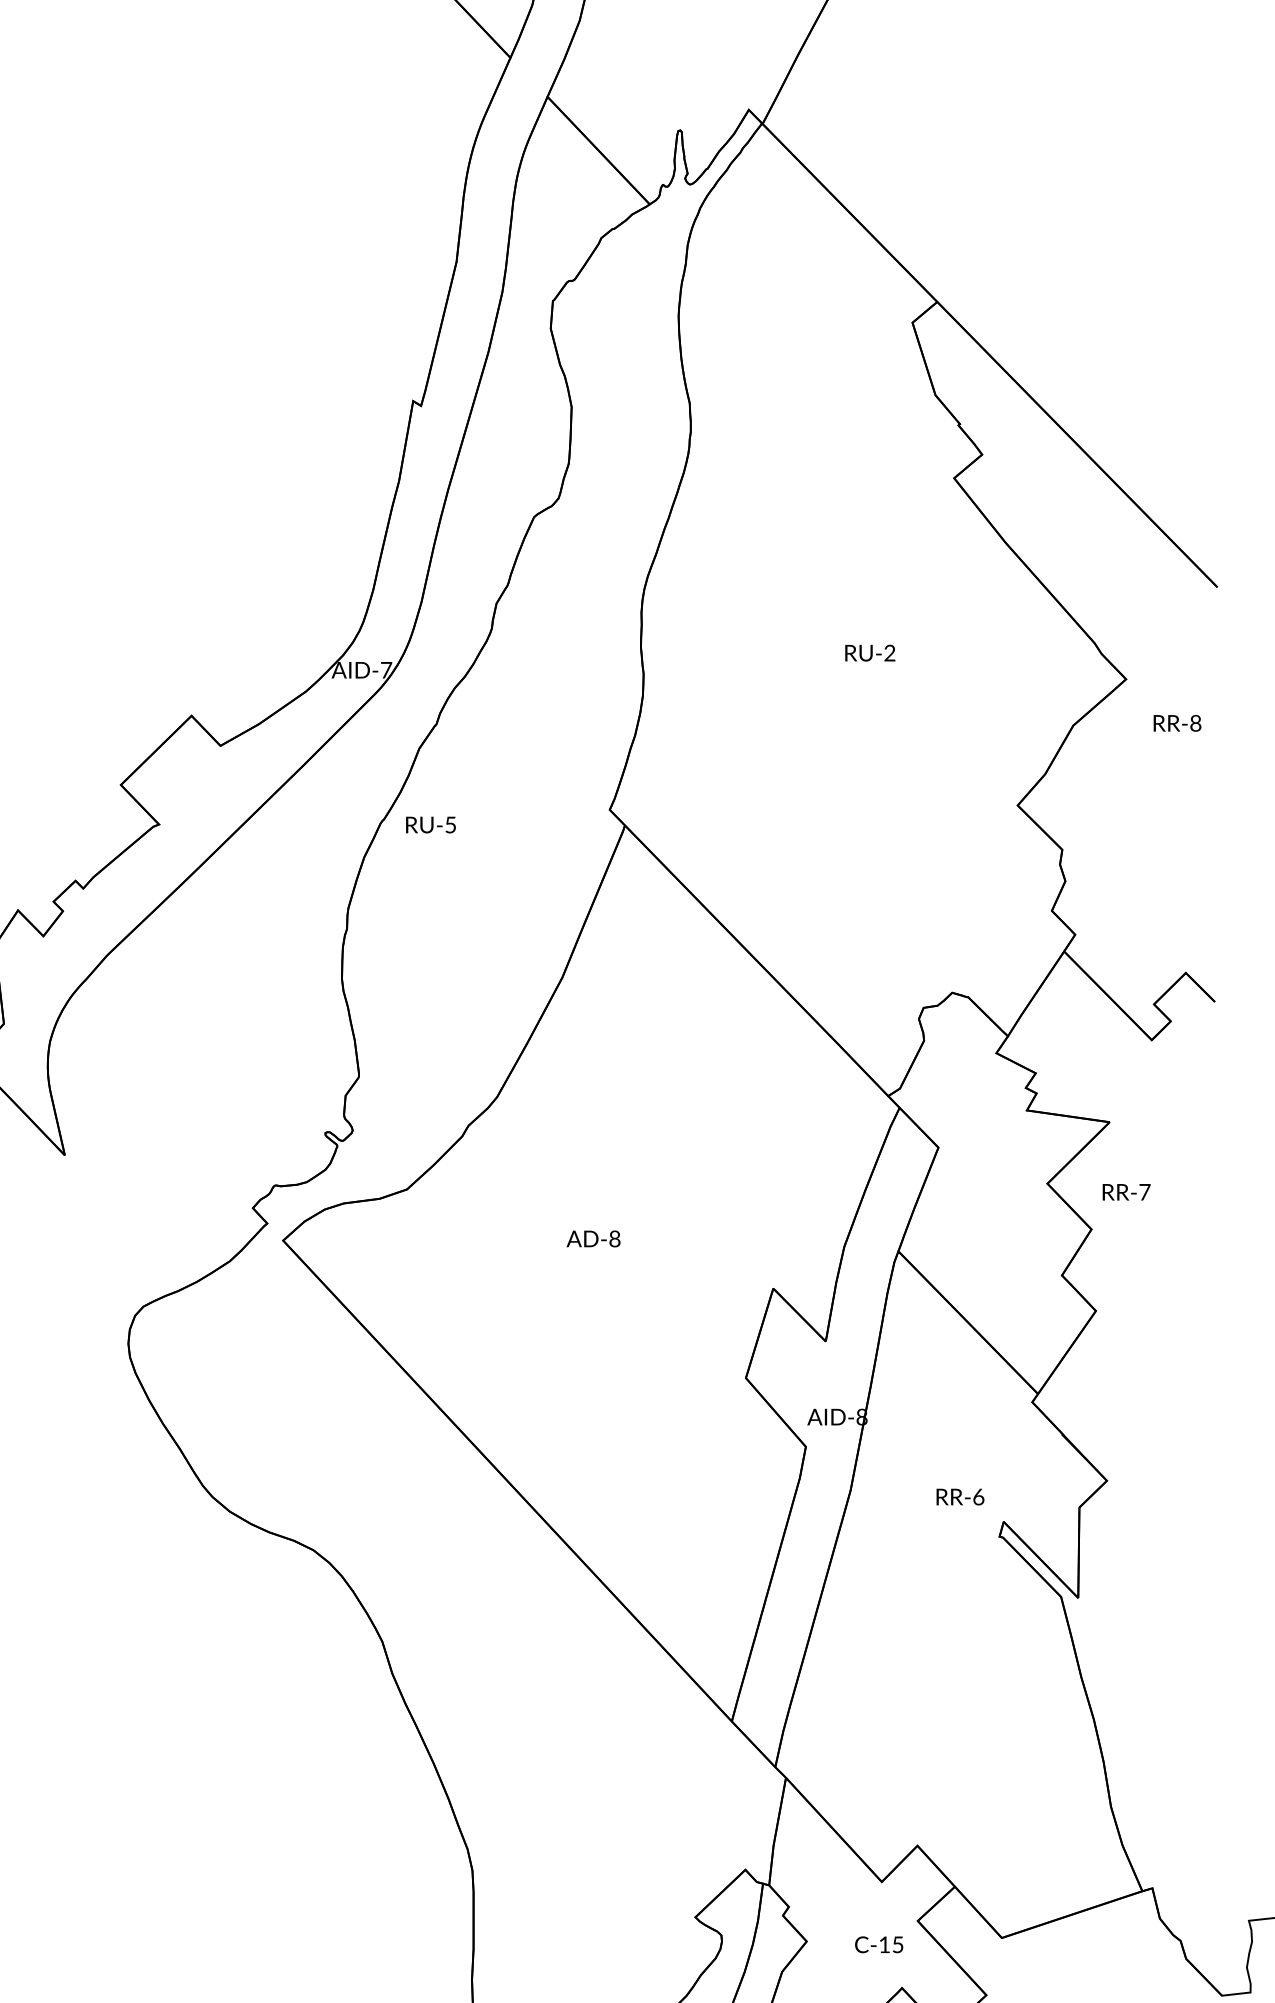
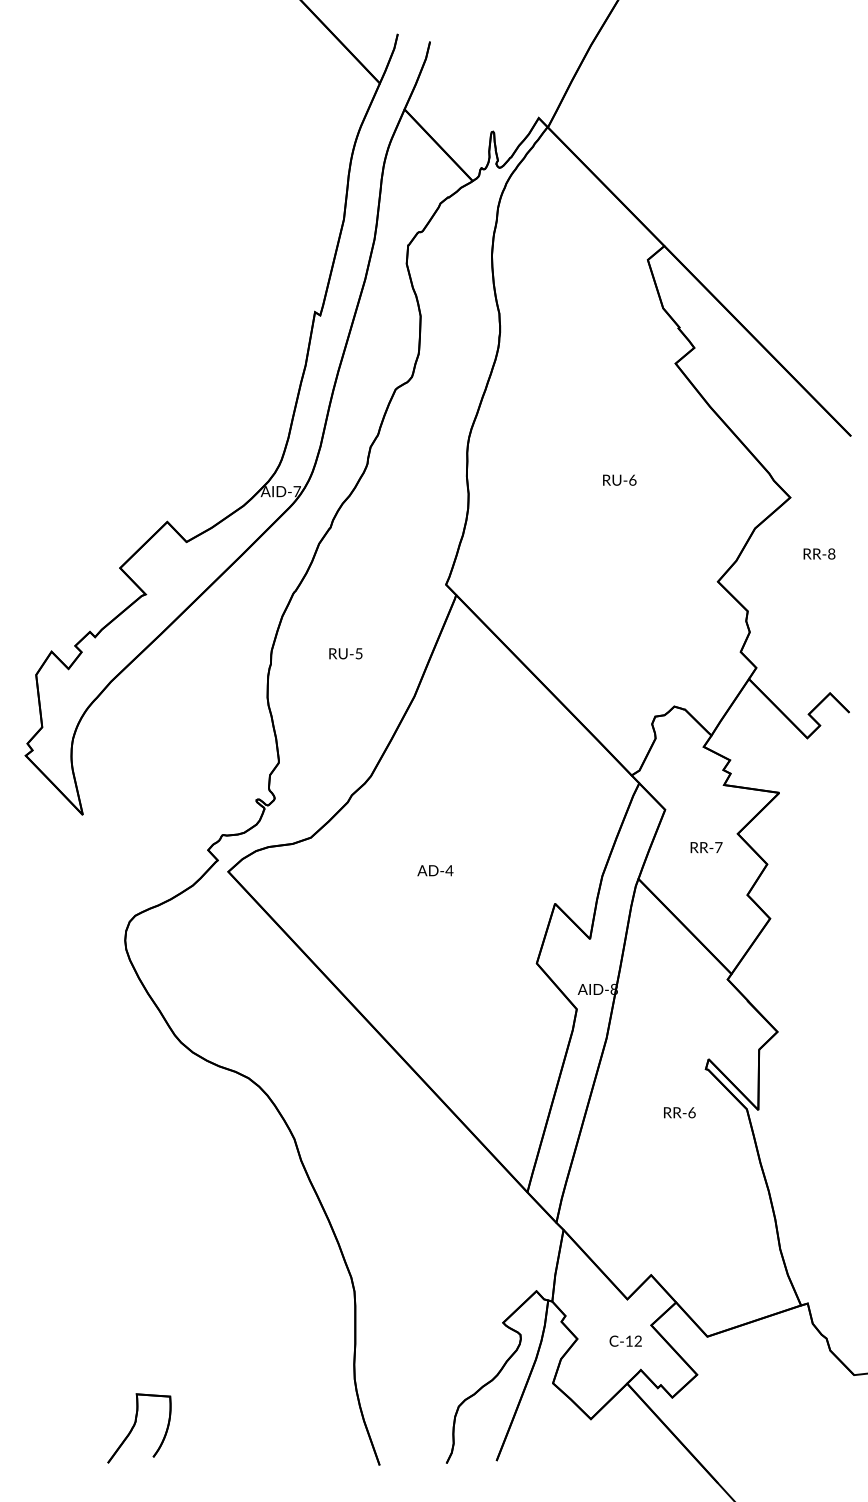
text: (889, 652) -> (632, 479), RU-2 -> RU-6
text: (1177, 722) -> (819, 553), moved
text: (430, 824) -> (345, 653), moved
text: (1126, 1192) -> (706, 847), moved
text: (614, 1238) -> (449, 870), AD-8 -> AD-4
text: (959, 1496) -> (679, 1112), moved
text: (896, 1943) -> (637, 1340), C-15 -> C-12

